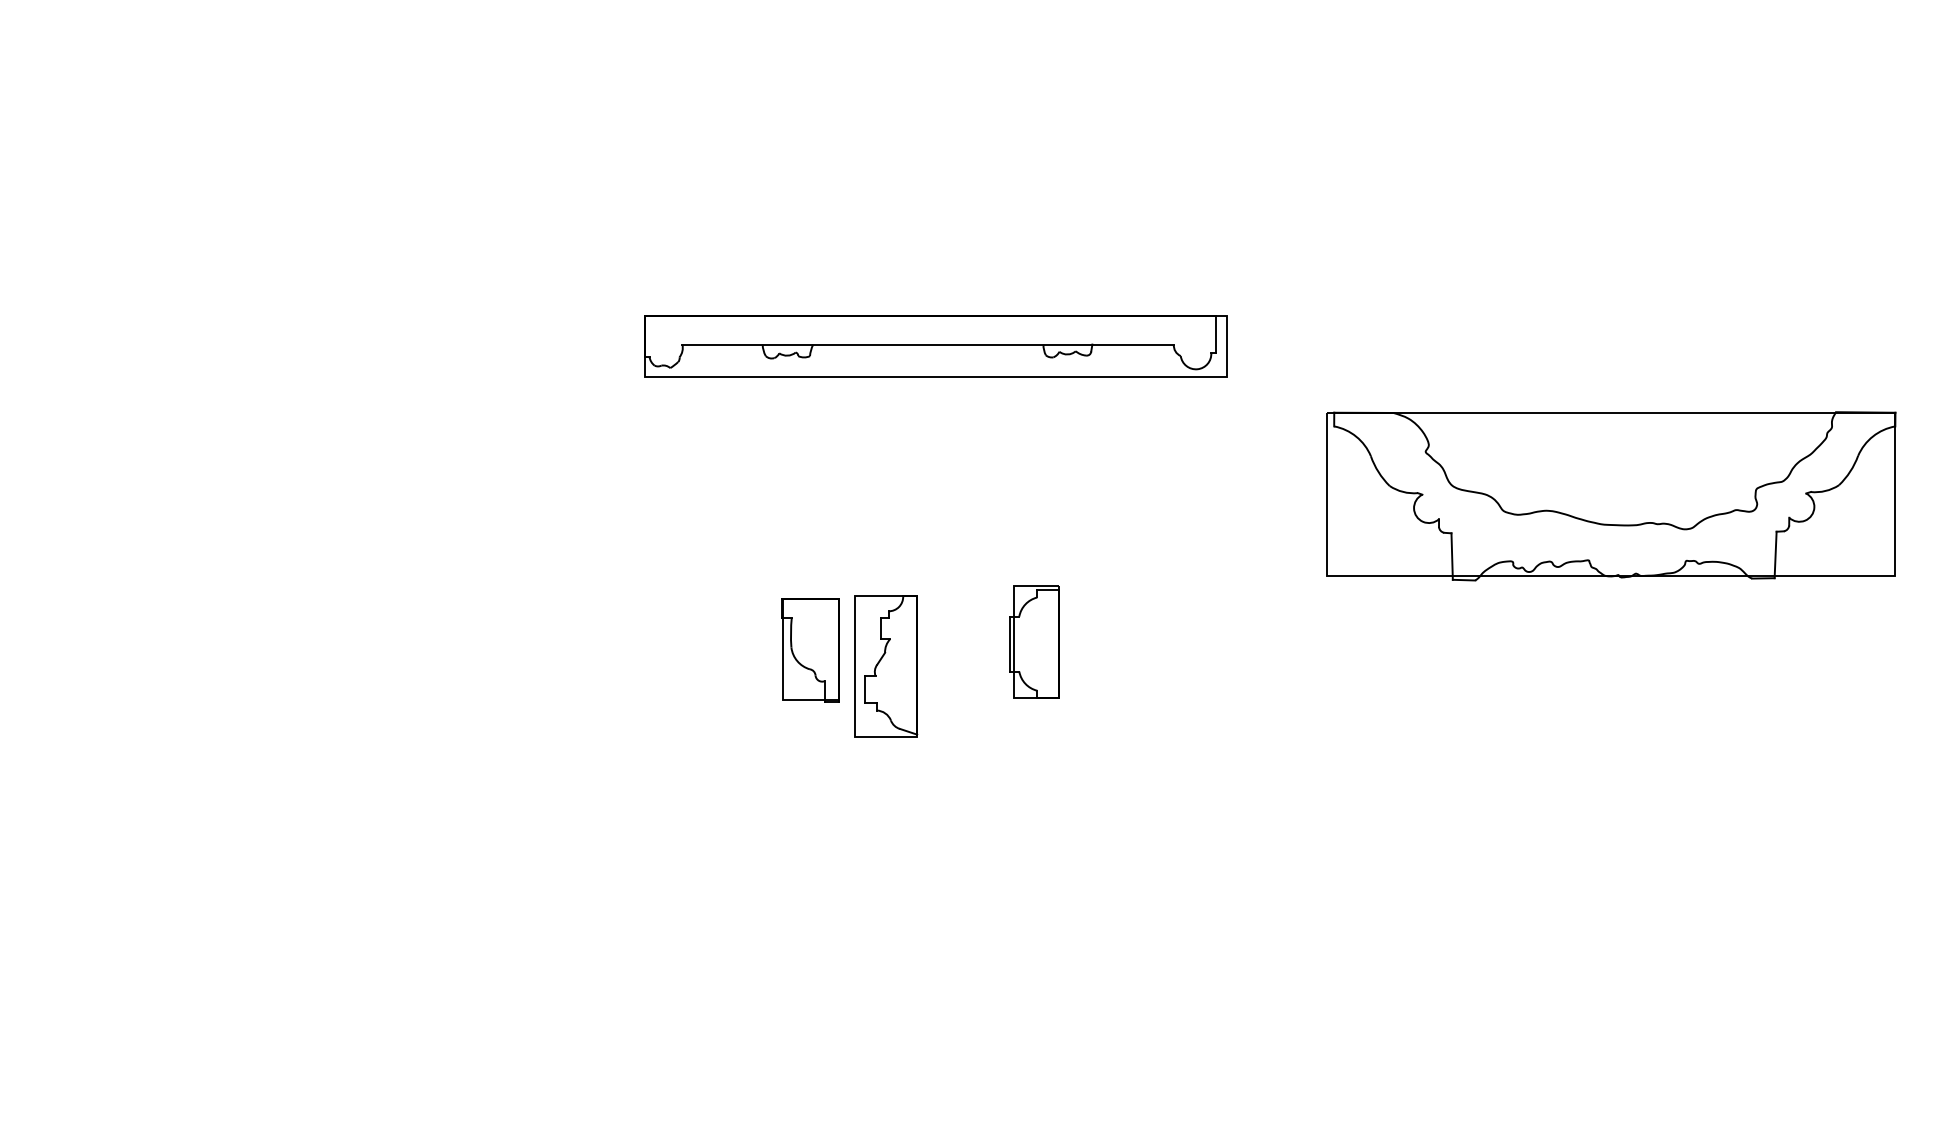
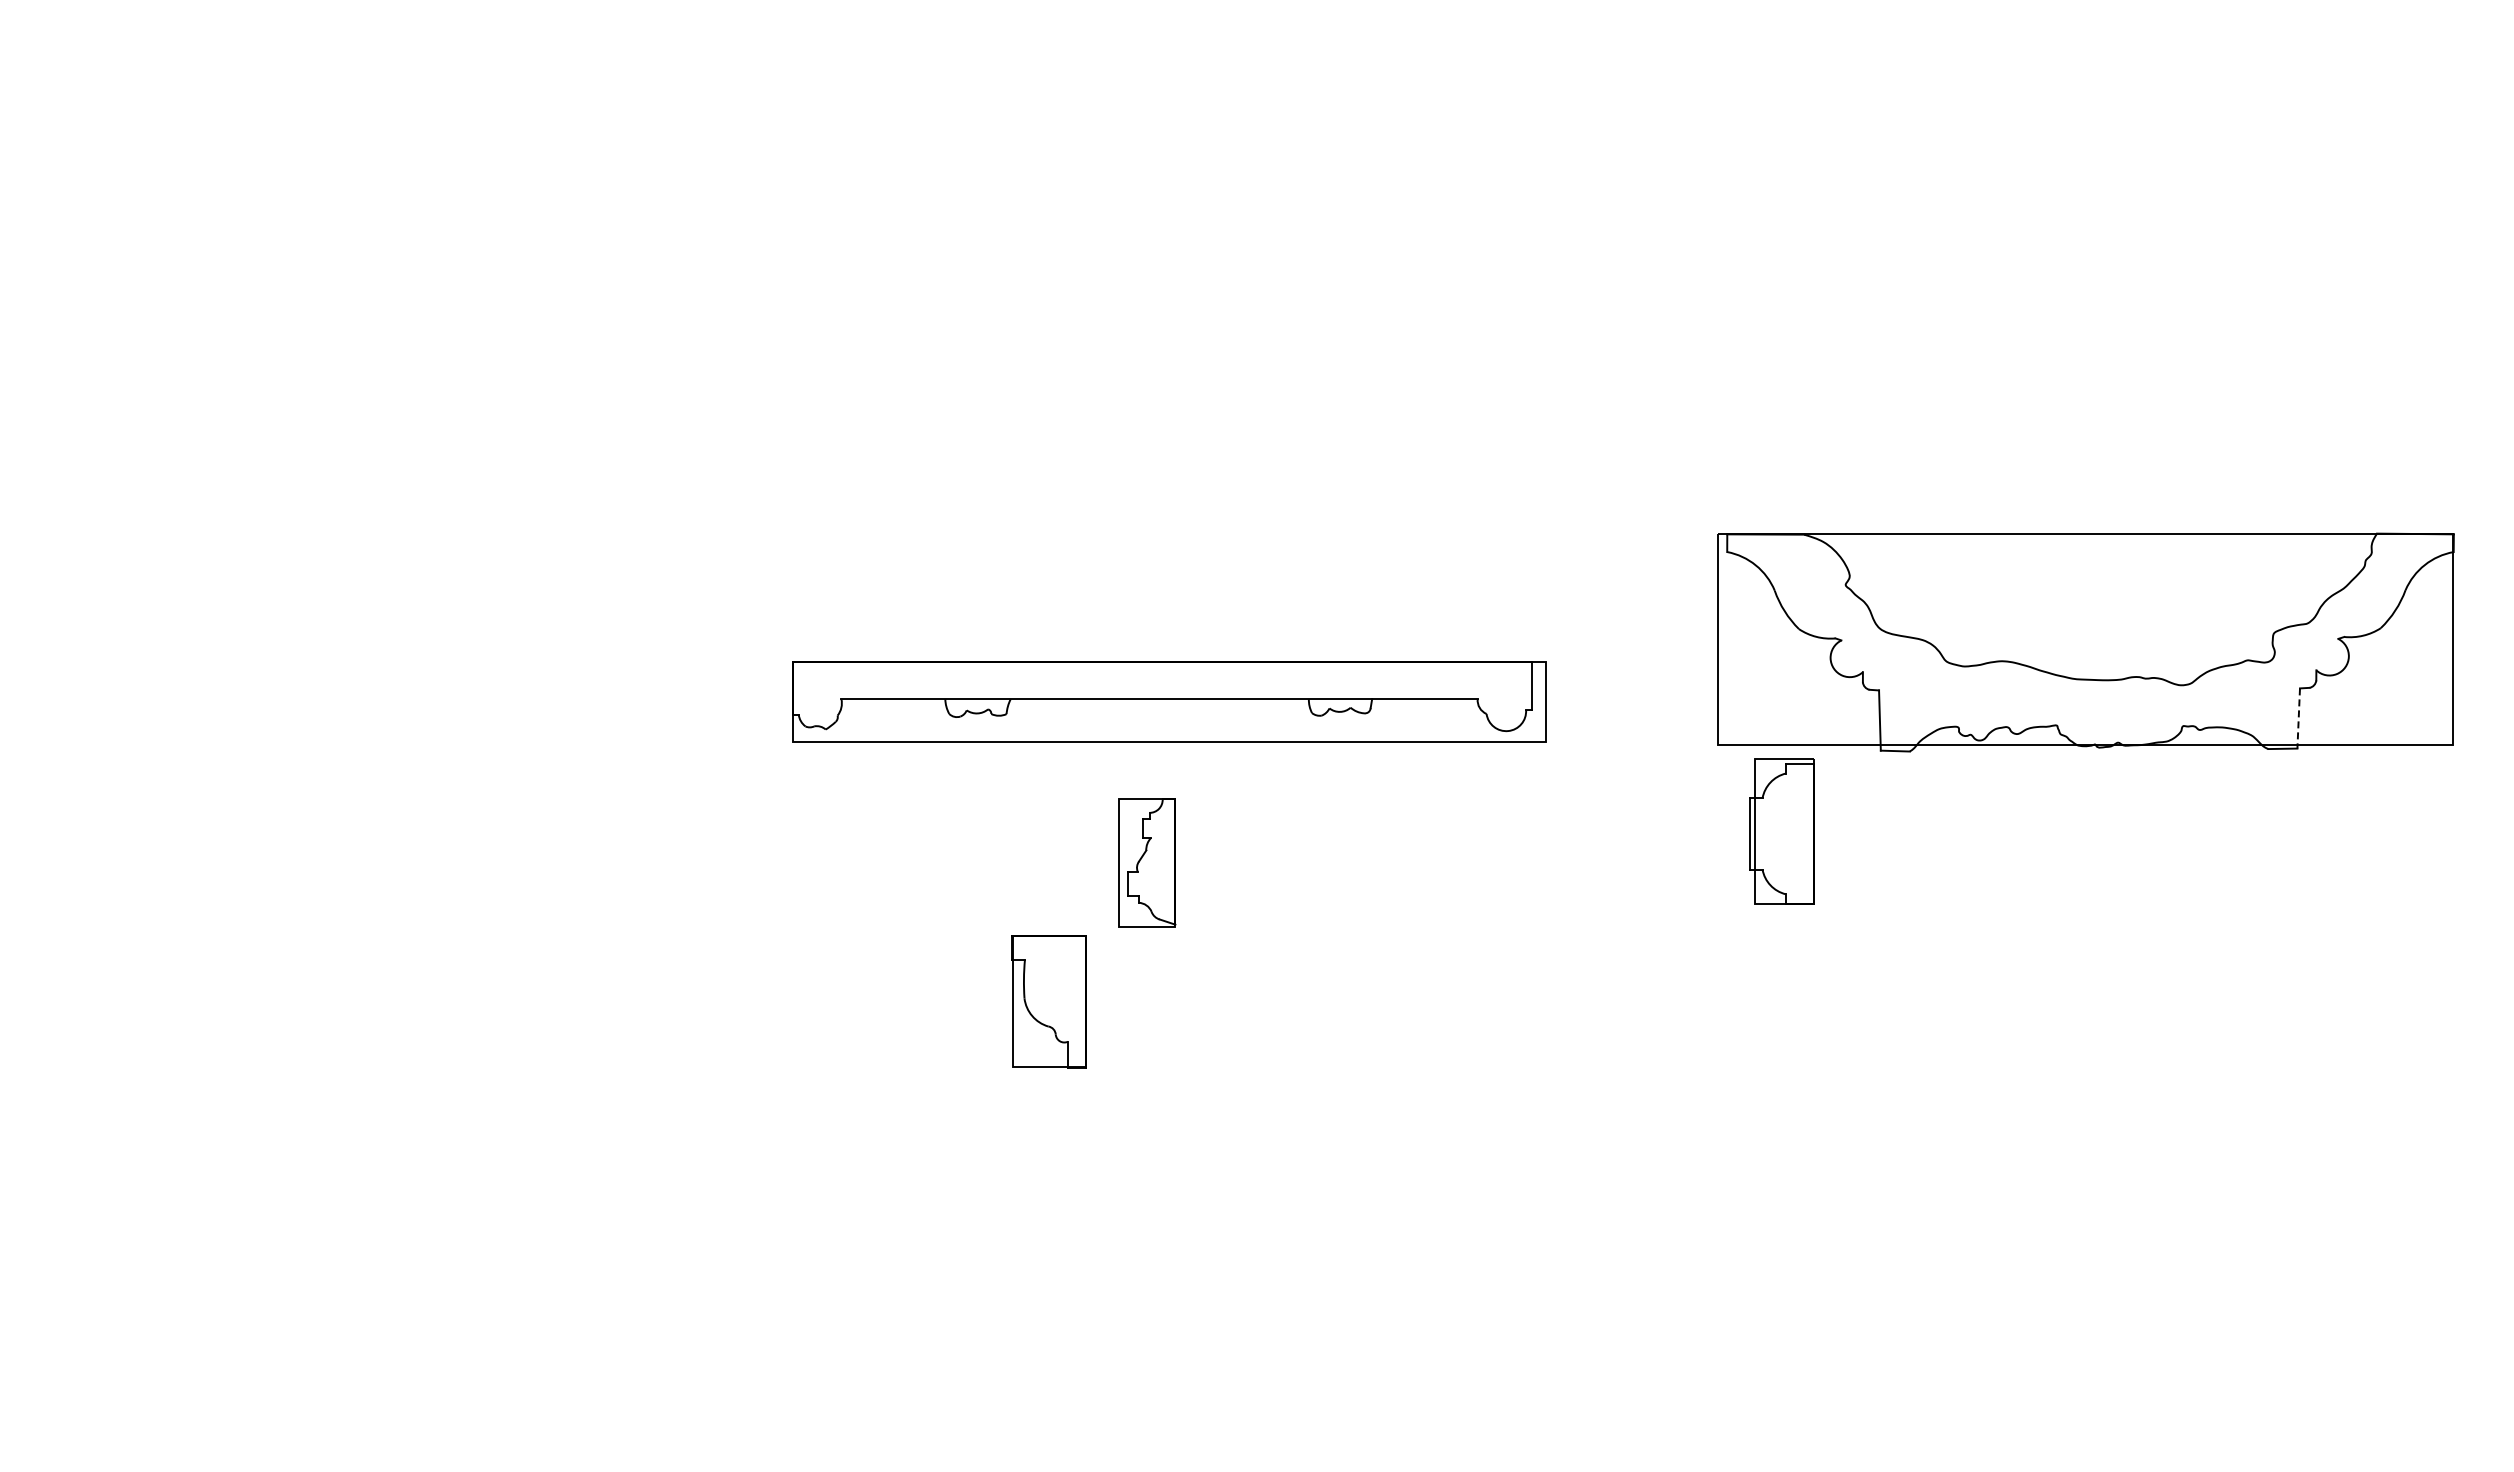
part: (935, 346) -> (1169, 701), moved
line: (1775, 554) -> (2298, 718), solid -> dashed
part: (1033, 642) -> (1781, 831), moved
part: (809, 649) -> (1048, 1001), moved
part: (886, 666) -> (1147, 862), size x0.7

